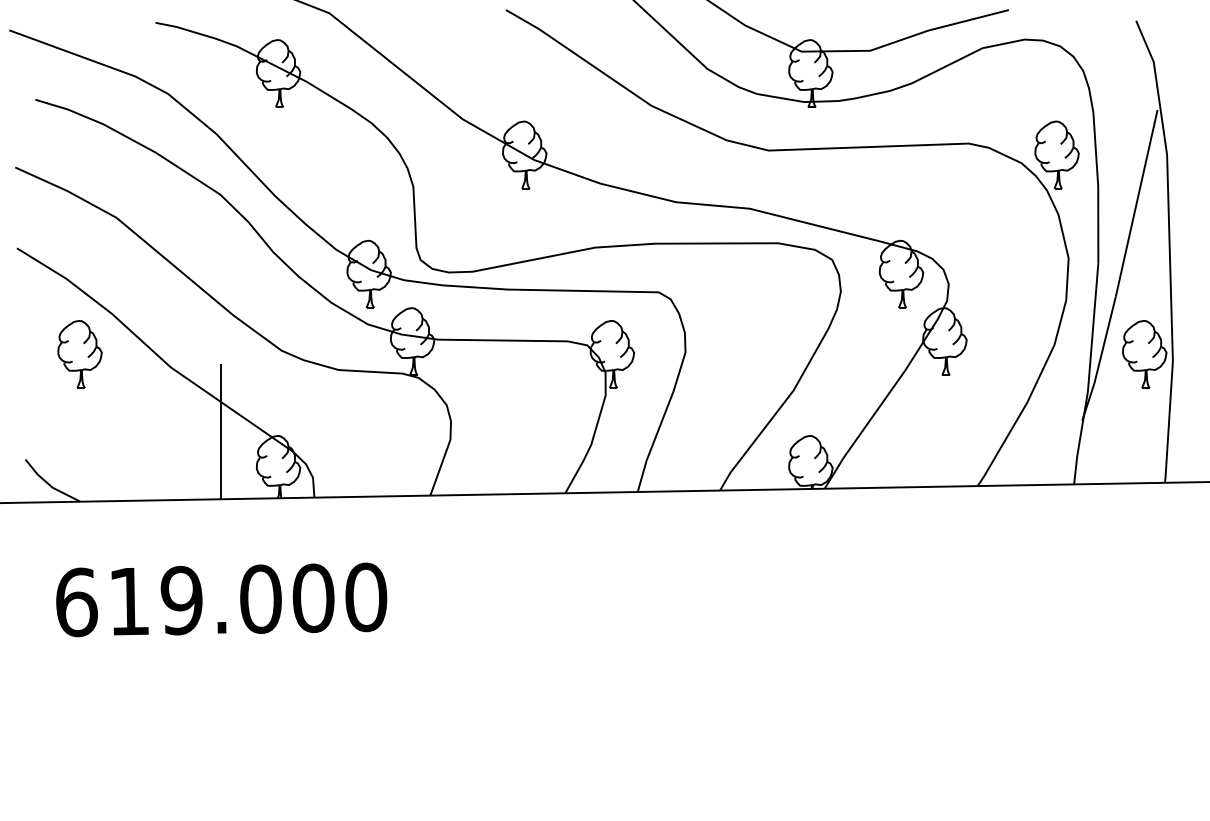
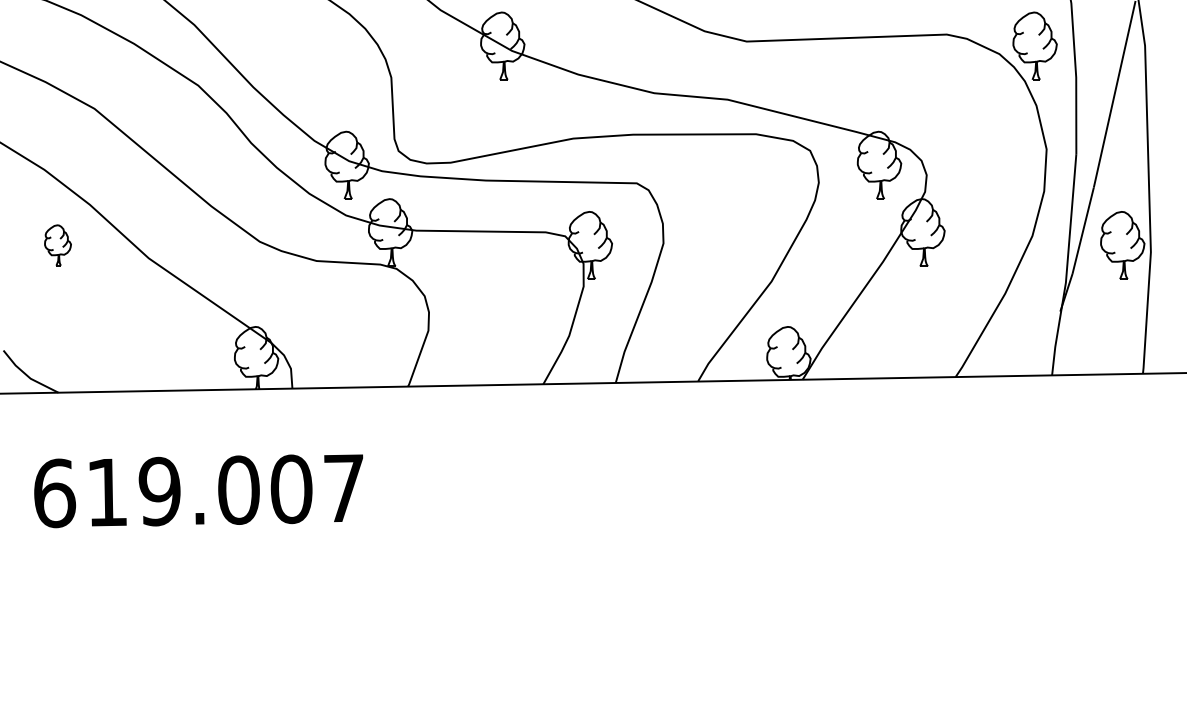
part: (79, 354) -> (57, 245), size x0.6
line: (220, 432) -> (198, 323), removed
text: (366, 597) -> (344, 488), 619.000 -> 619.007

